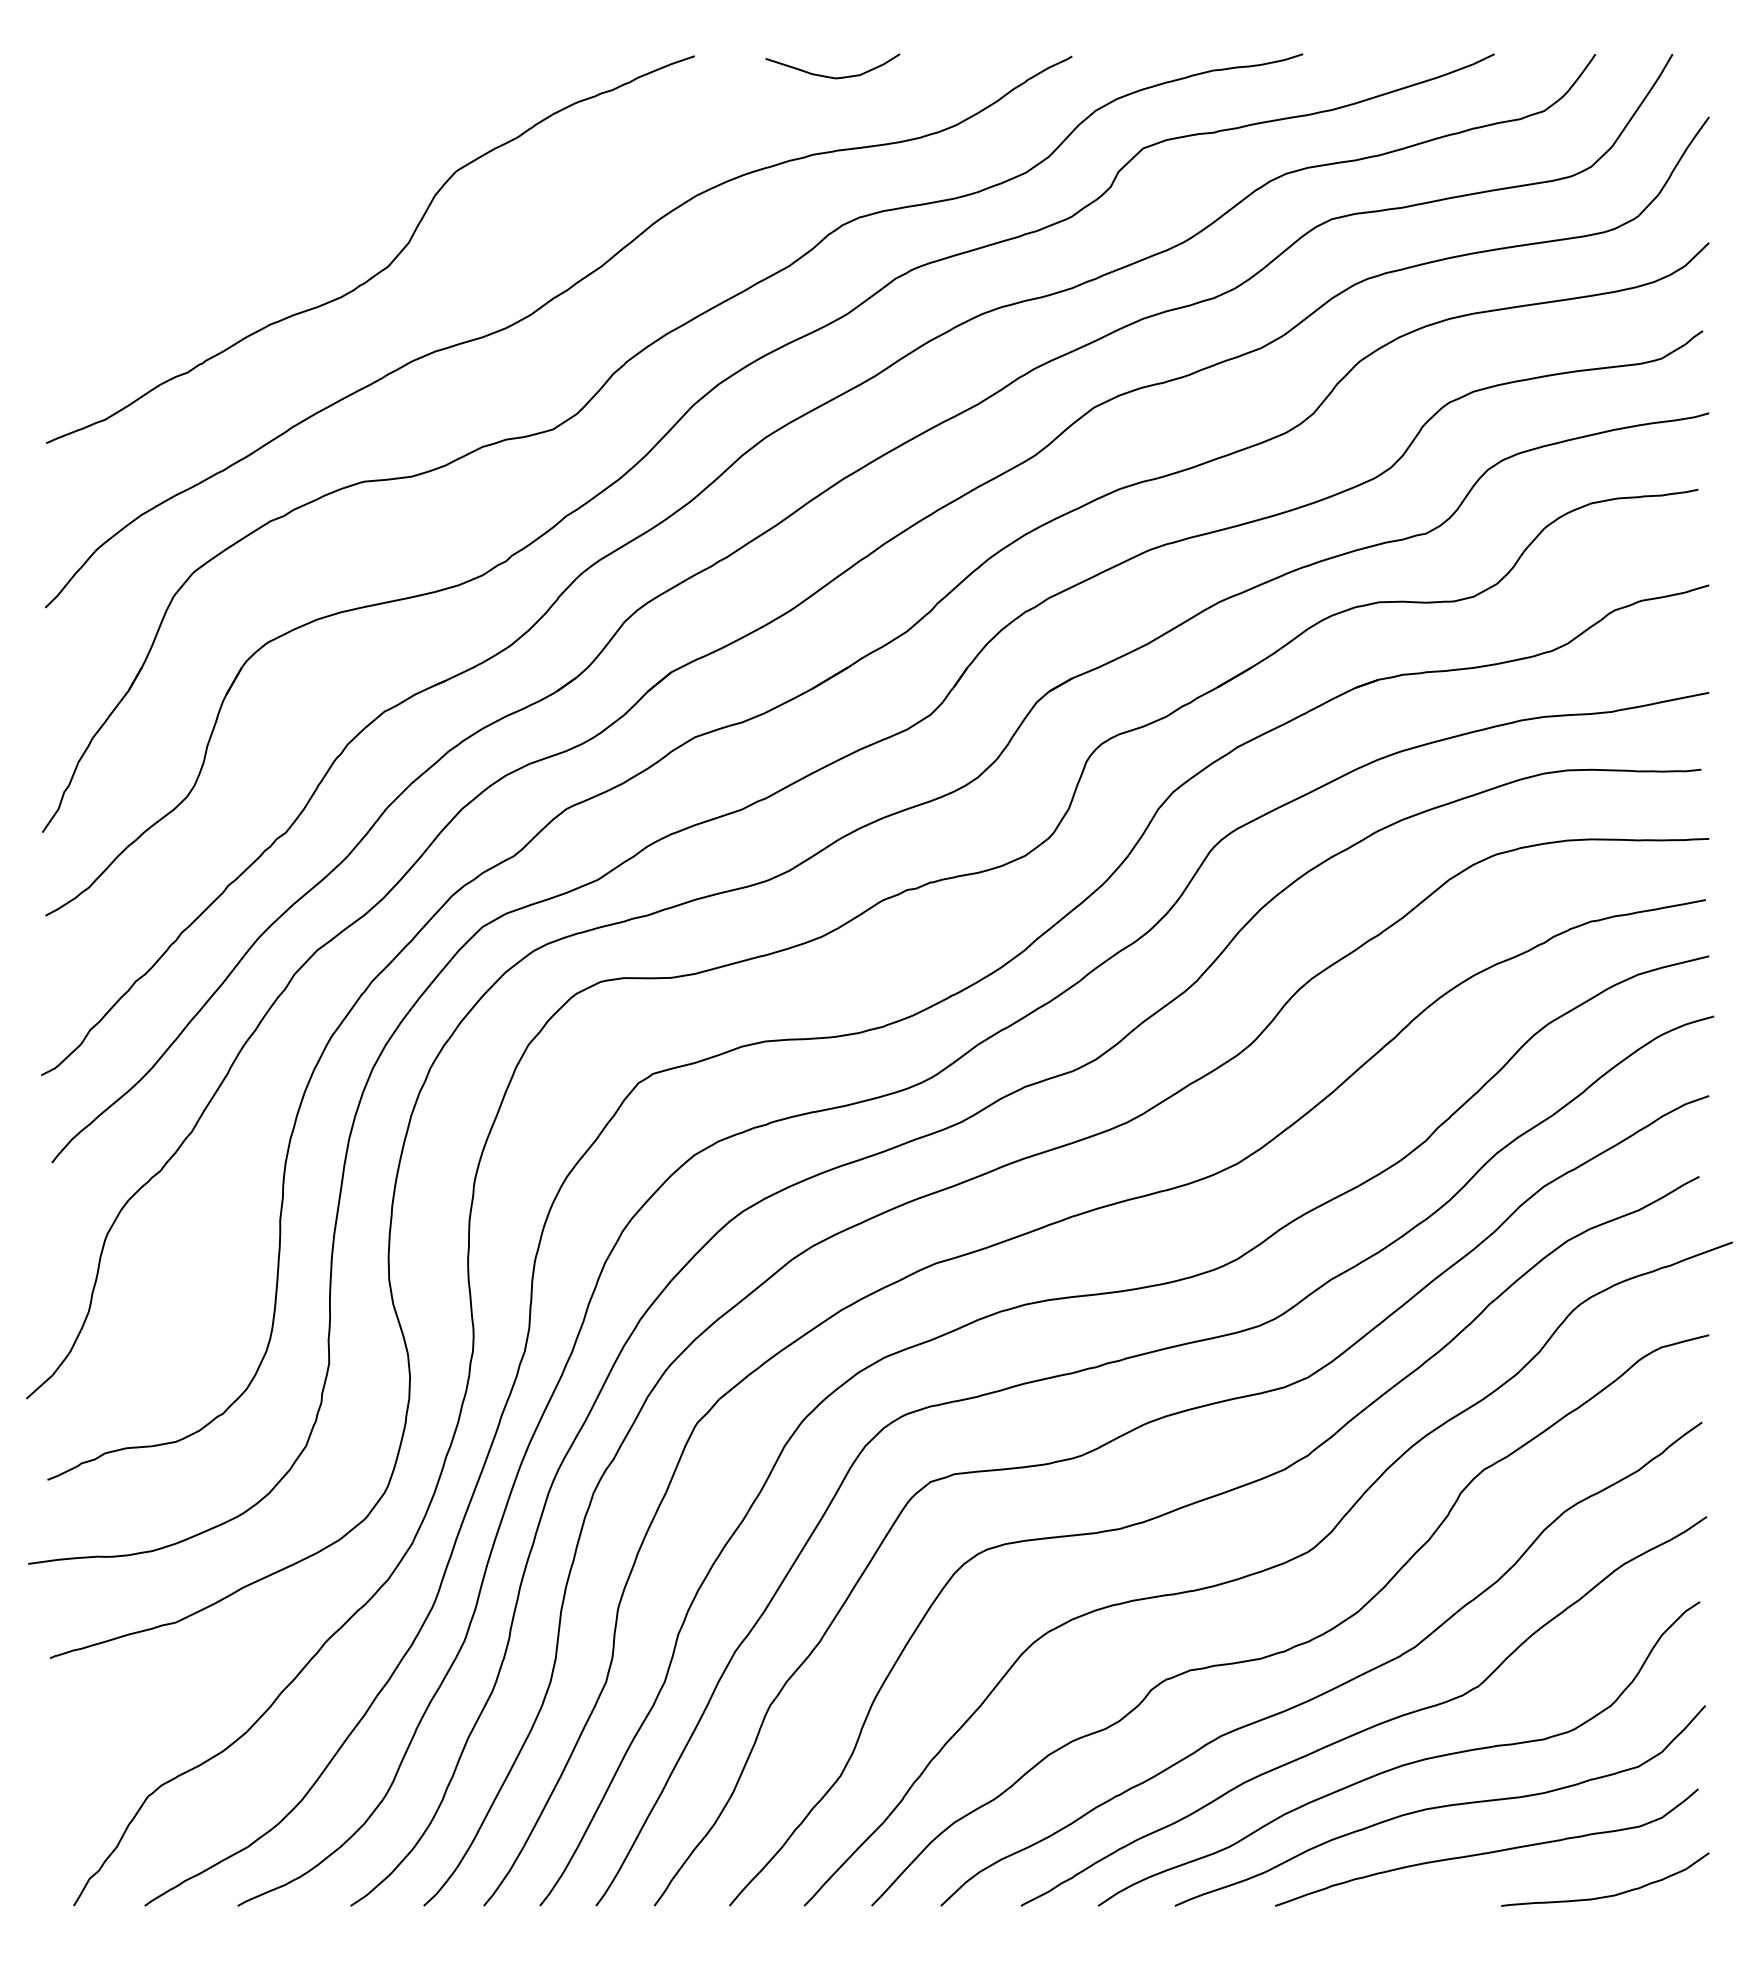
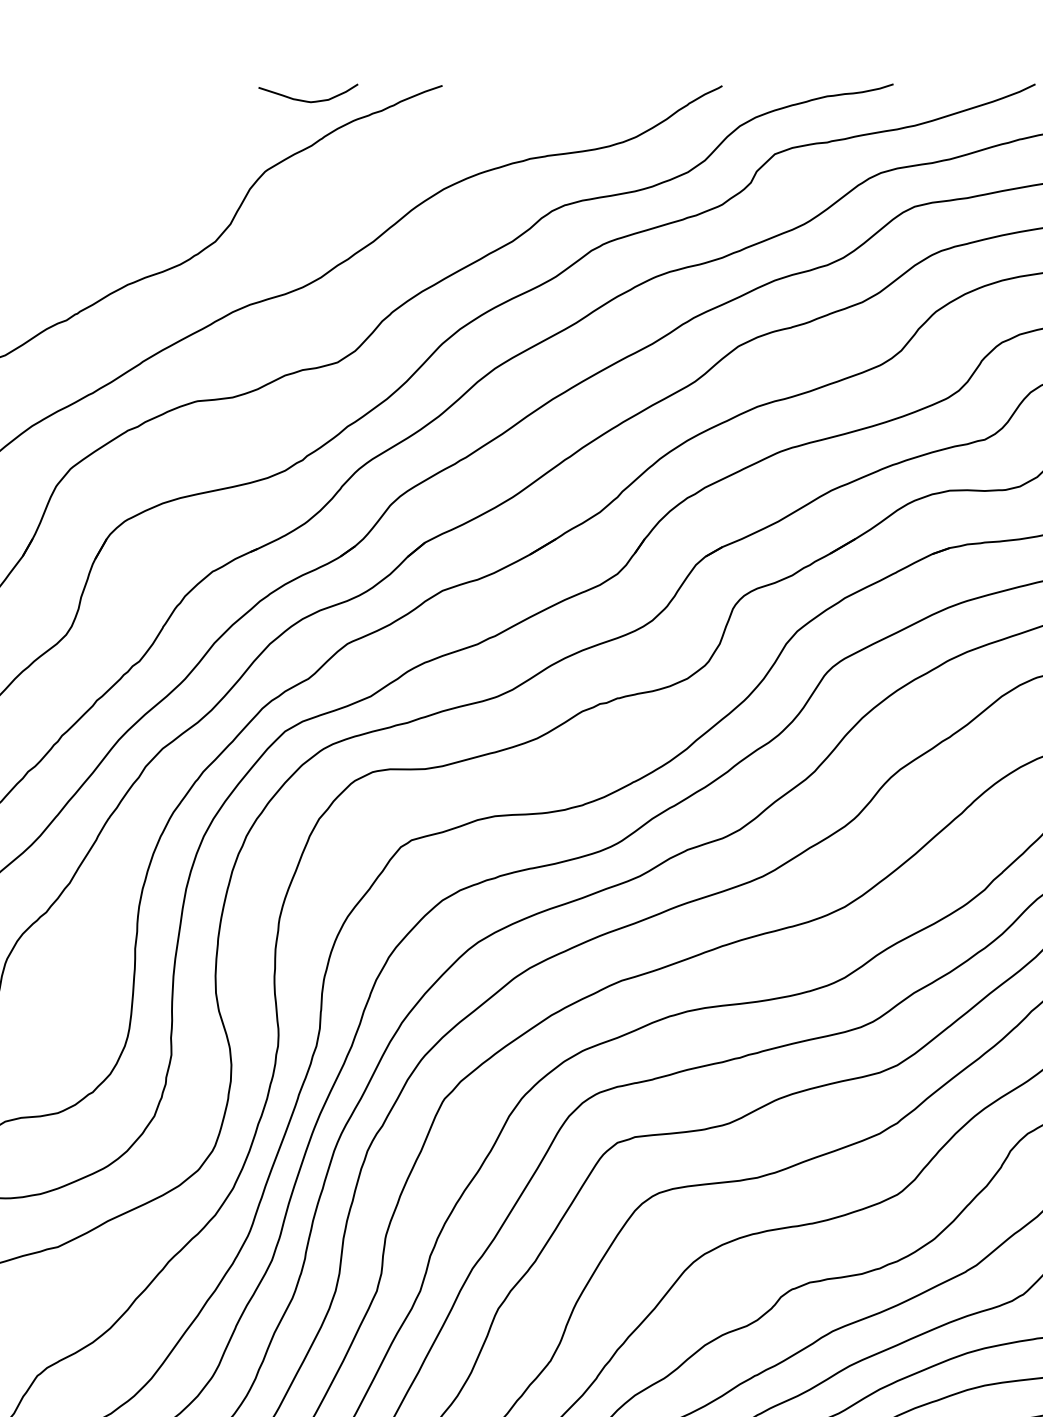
curve: (831, 76) -> (307, 100), moved

